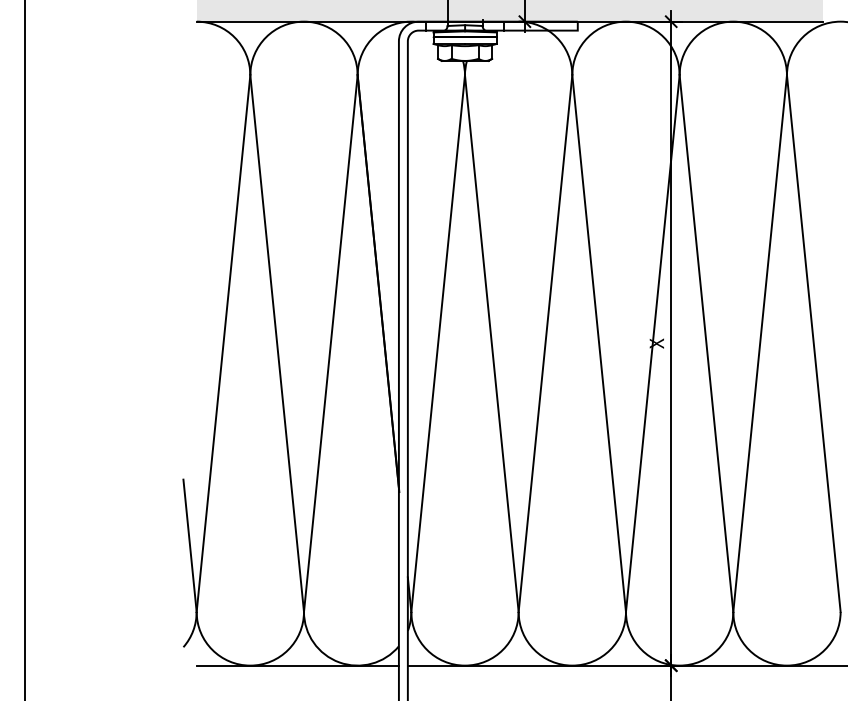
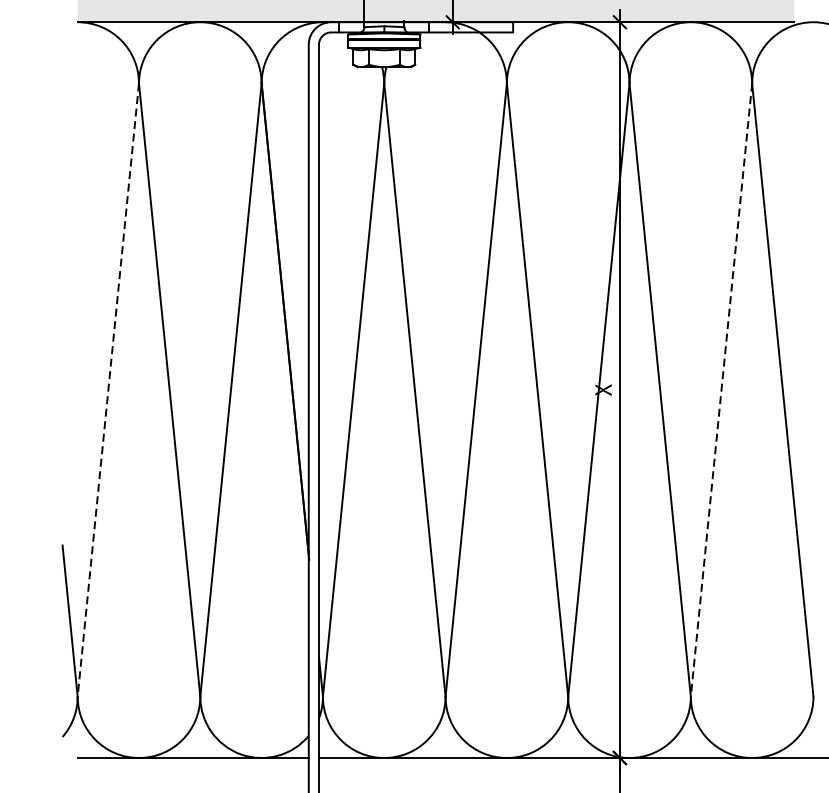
line: (223, 343) -> (108, 389), solid -> dashed
line: (760, 343) -> (721, 389), solid -> dashed

